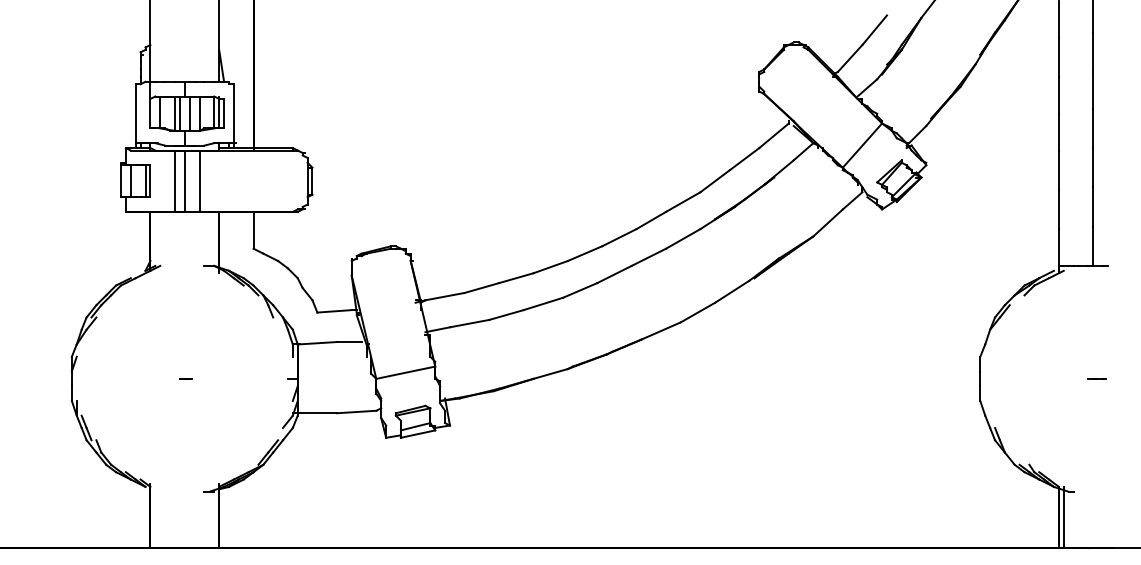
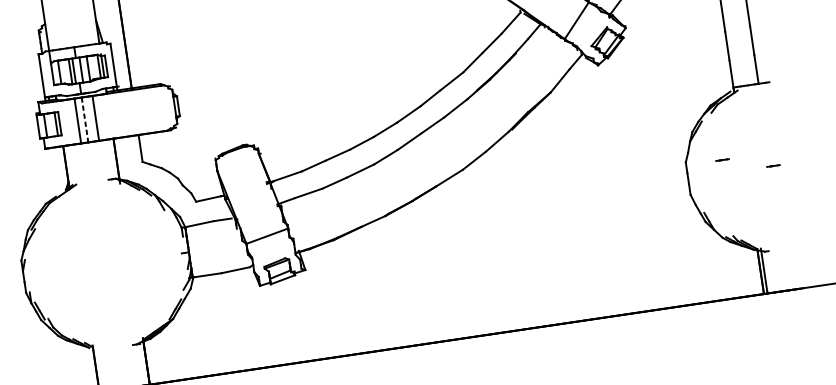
line: (184, 181) -> (84, 120), solid -> dashed
line: (1029, 360) -> (722, 159), added
line: (185, 378) -> (106, 264), removed

